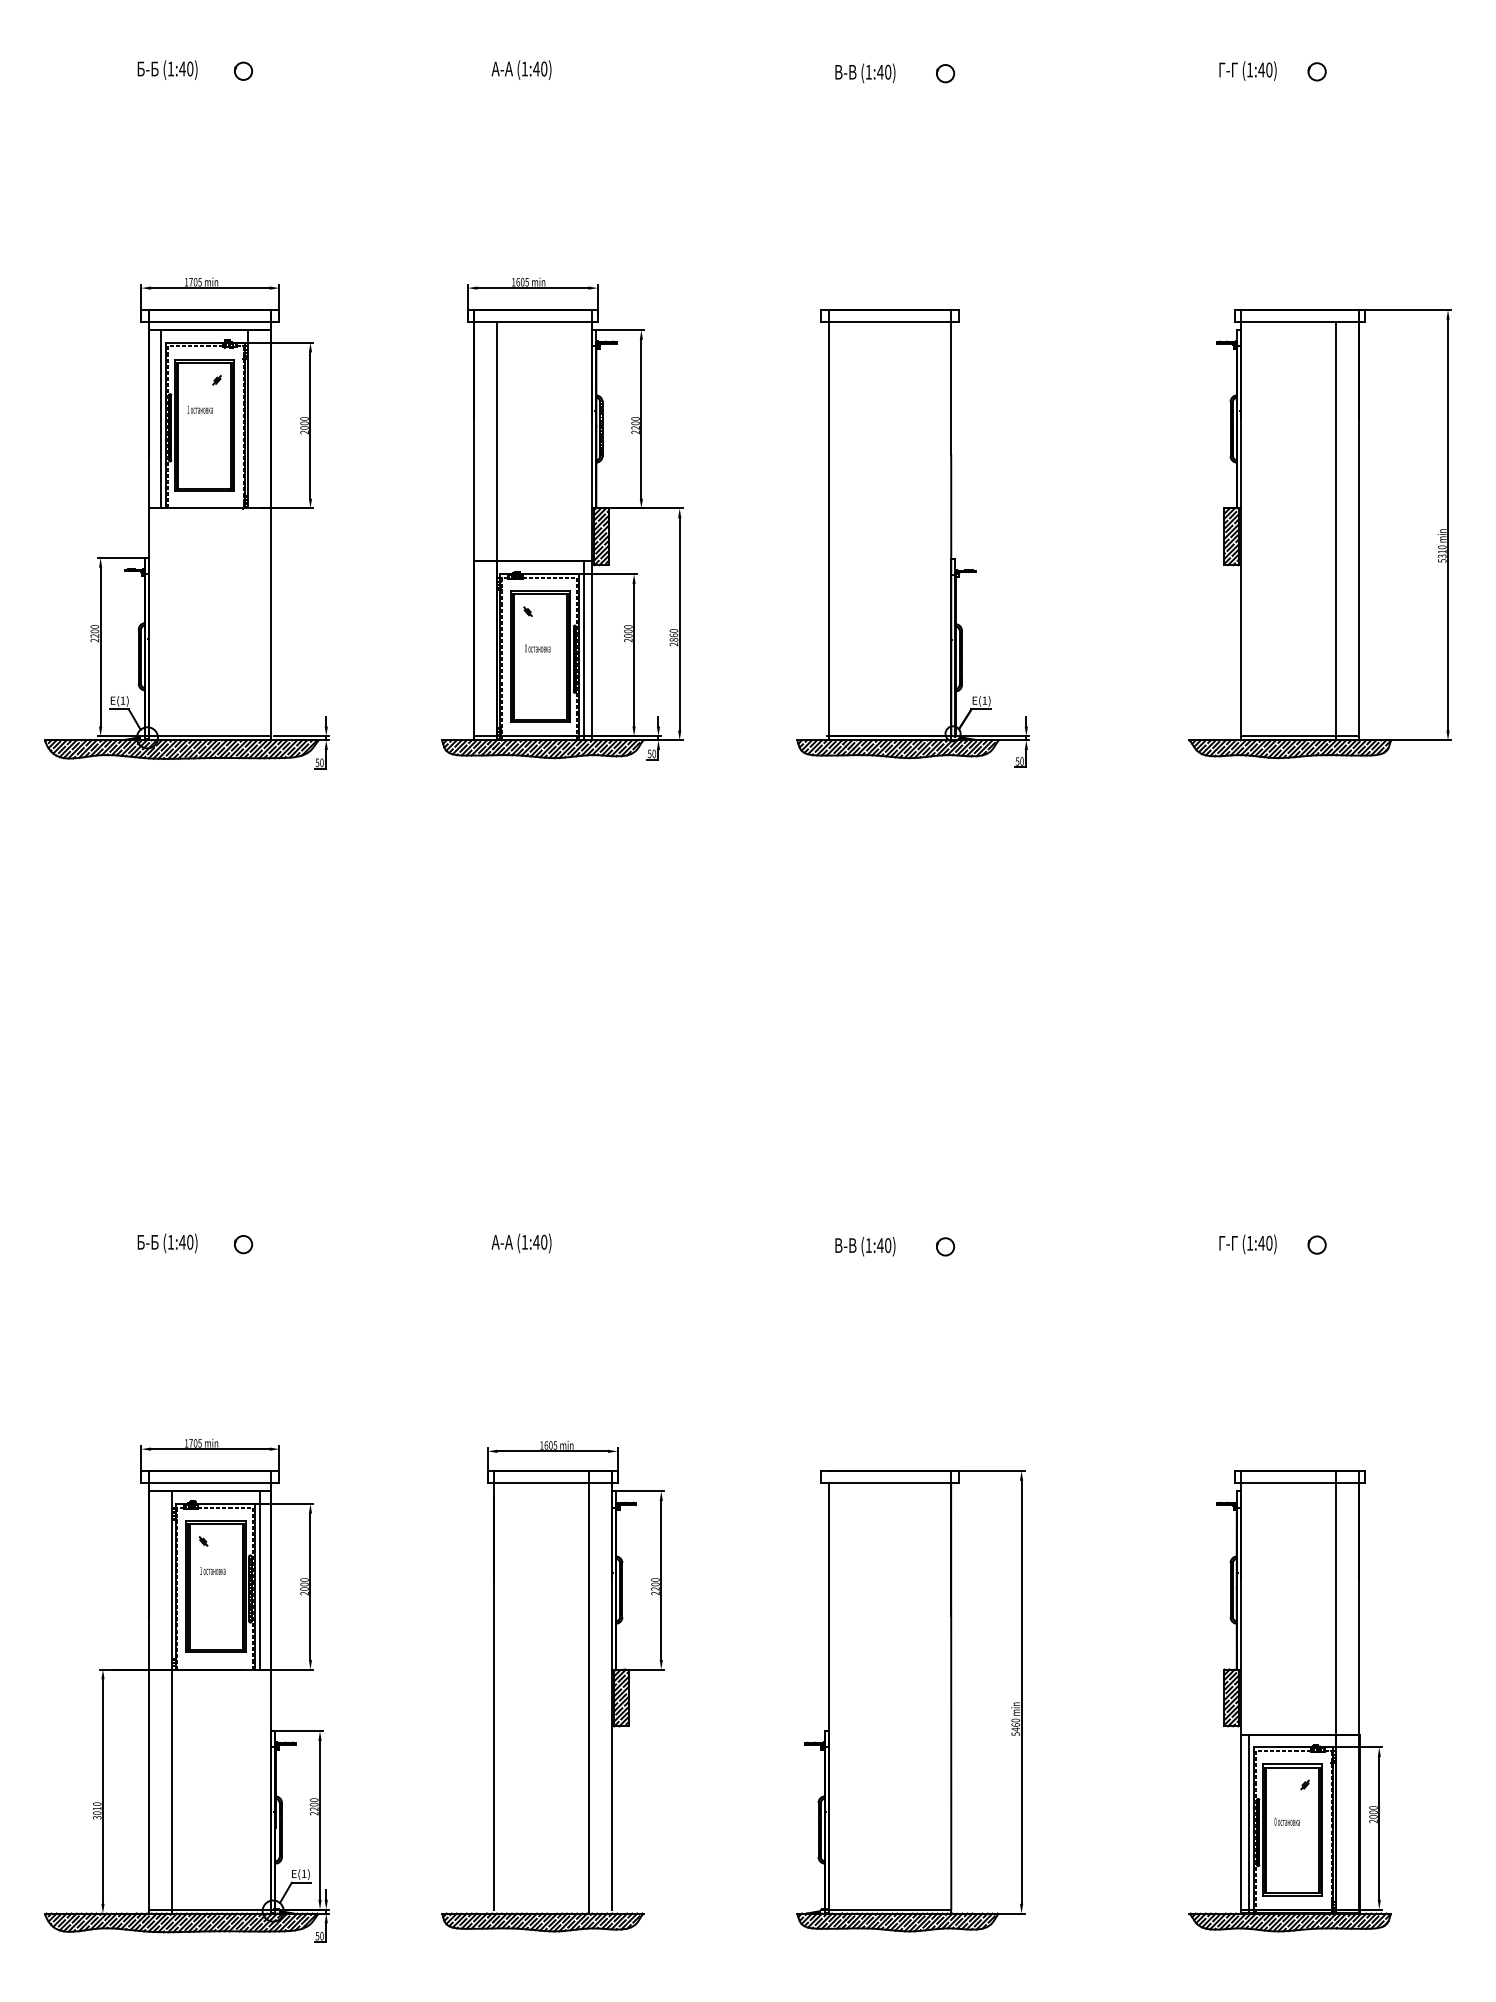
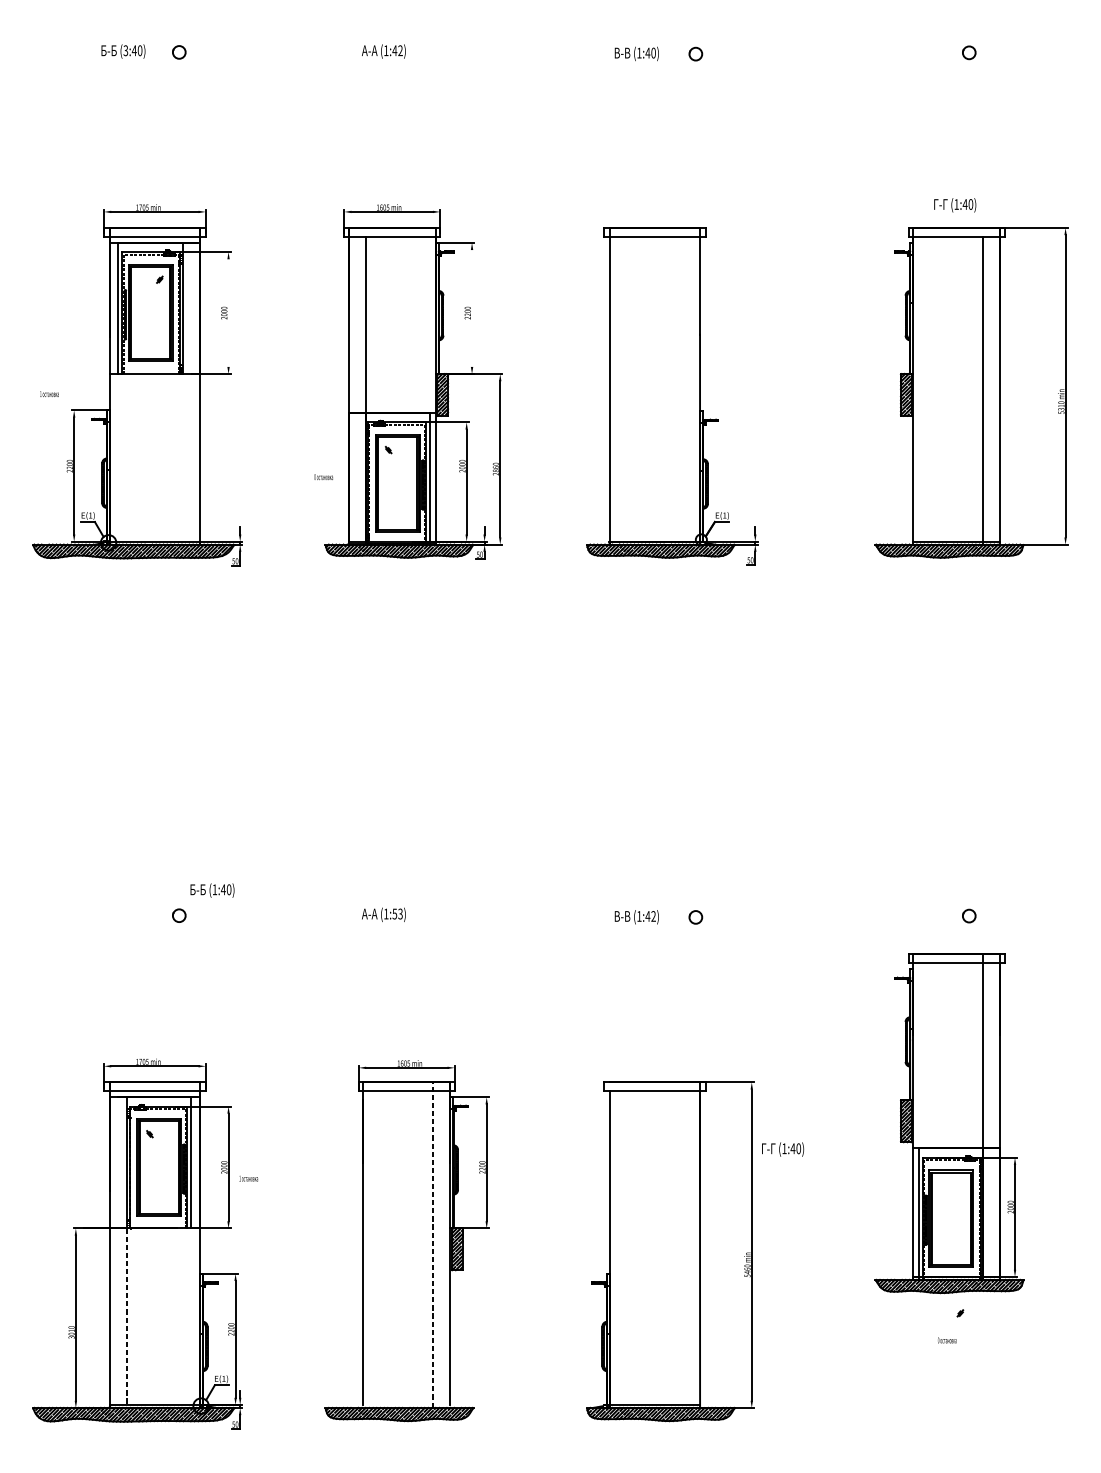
text: (170, 68) -> (125, 50), (1:40) -> (3:40)
text: (544, 68) -> (400, 50), (1:40) -> (1:42)
text: (1247, 70) -> (954, 204), moved
text: (199, 409) -> (49, 393), moved
line: (641, 418) -> (472, 307), removed
line: (310, 425) -> (228, 313), removed
text: (537, 648) -> (323, 477), moved
text: (540, 1242) -> (397, 914), (1:40) -> (1:53)
text: (167, 1243) -> (212, 890), moved
text: (1247, 1244) -> (782, 1149), moved
text: (888, 1245) -> (653, 916), (1:40) -> (1:42)
text: (212, 1570) -> (248, 1178), moved
line: (588, 1691) -> (433, 1244), solid -> dashed
part: (1289, 1701) -> (948, 1123), moved
line: (172, 1791) -> (127, 1318), solid -> dashed

